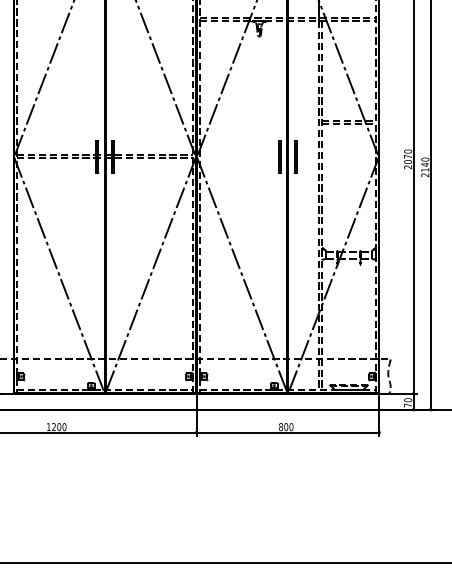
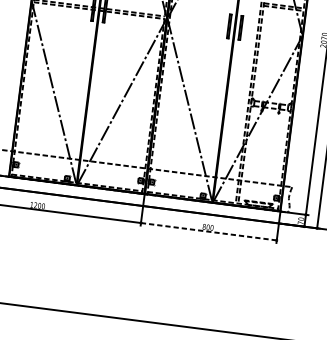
line: (287, 432) -> (208, 231), solid -> dashed

